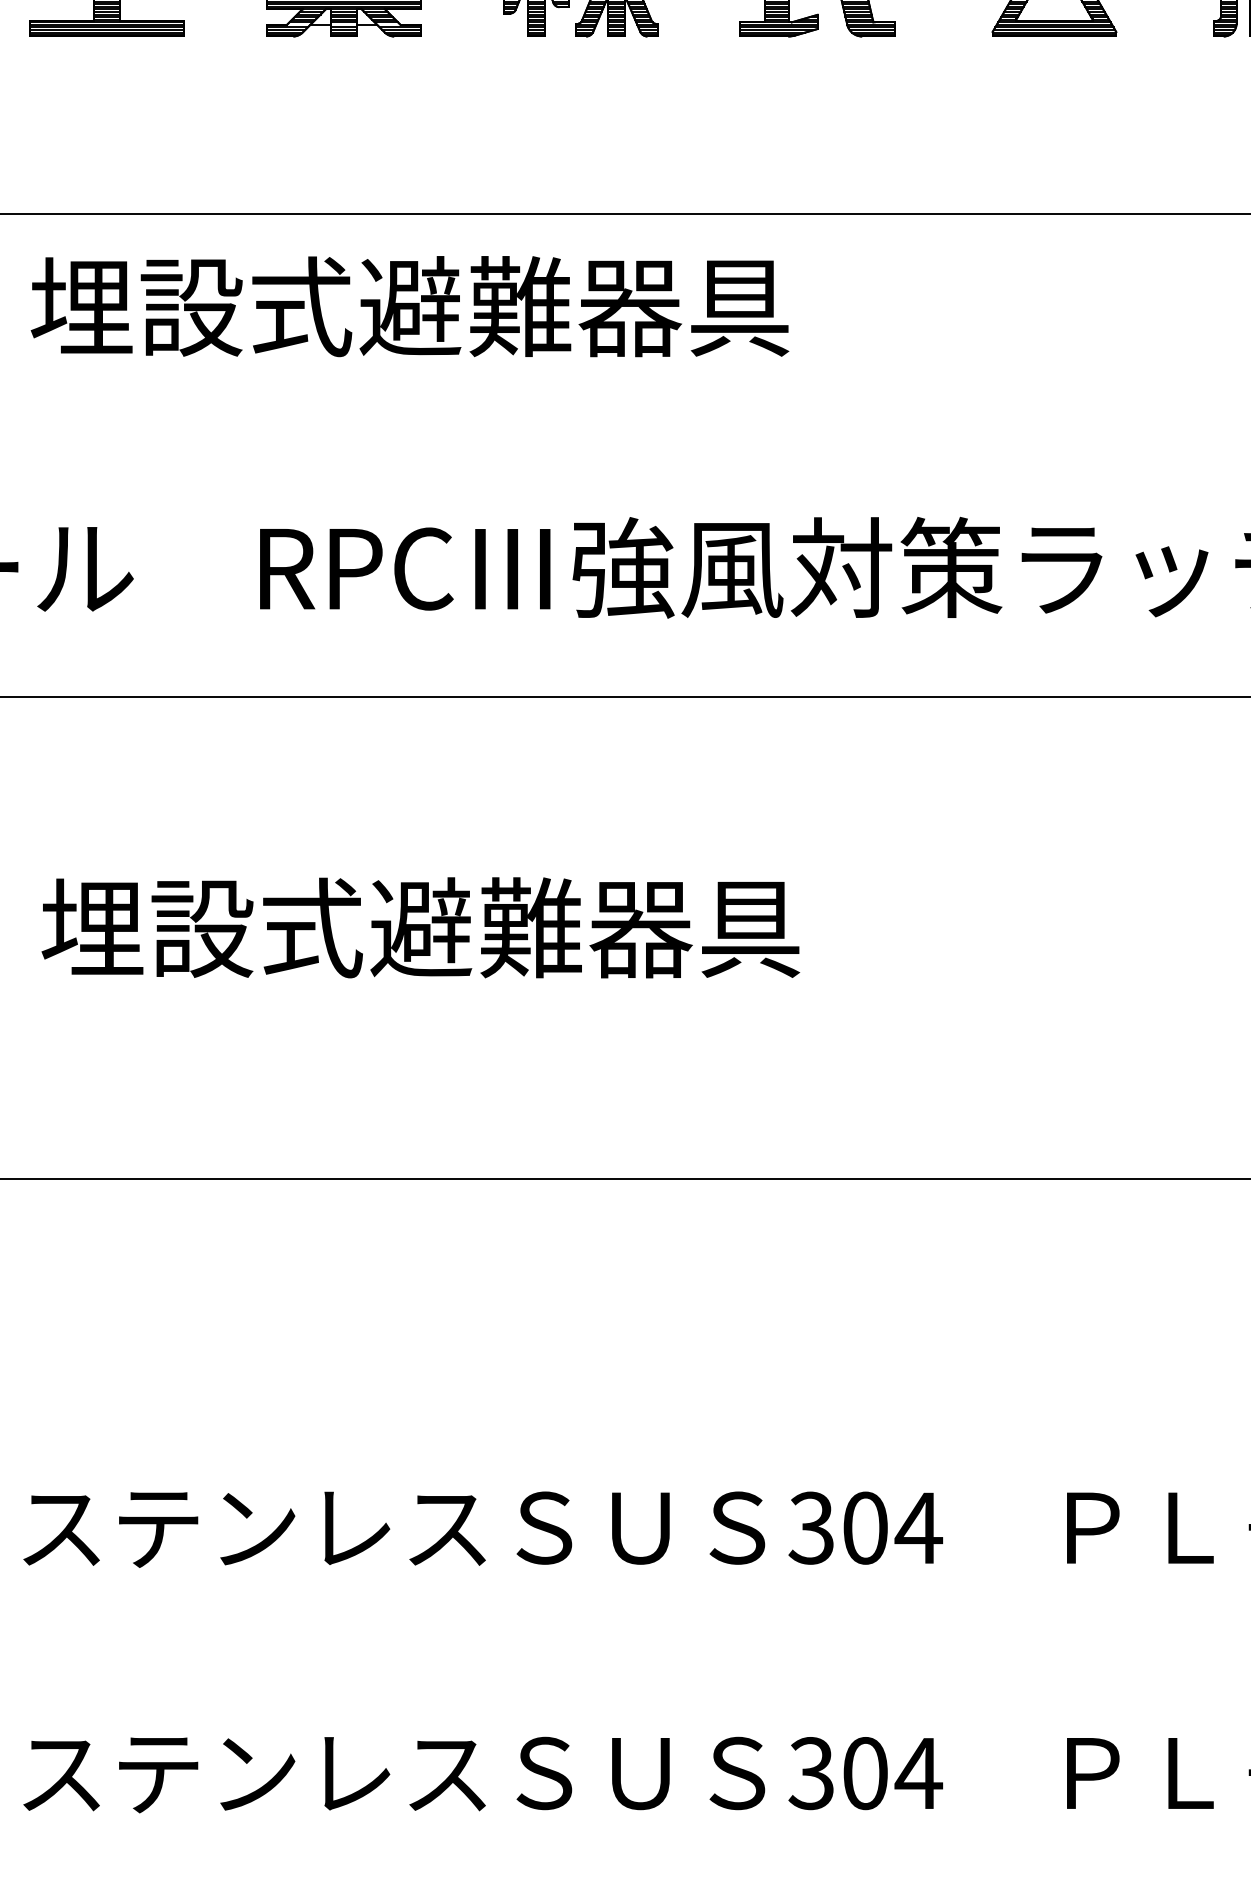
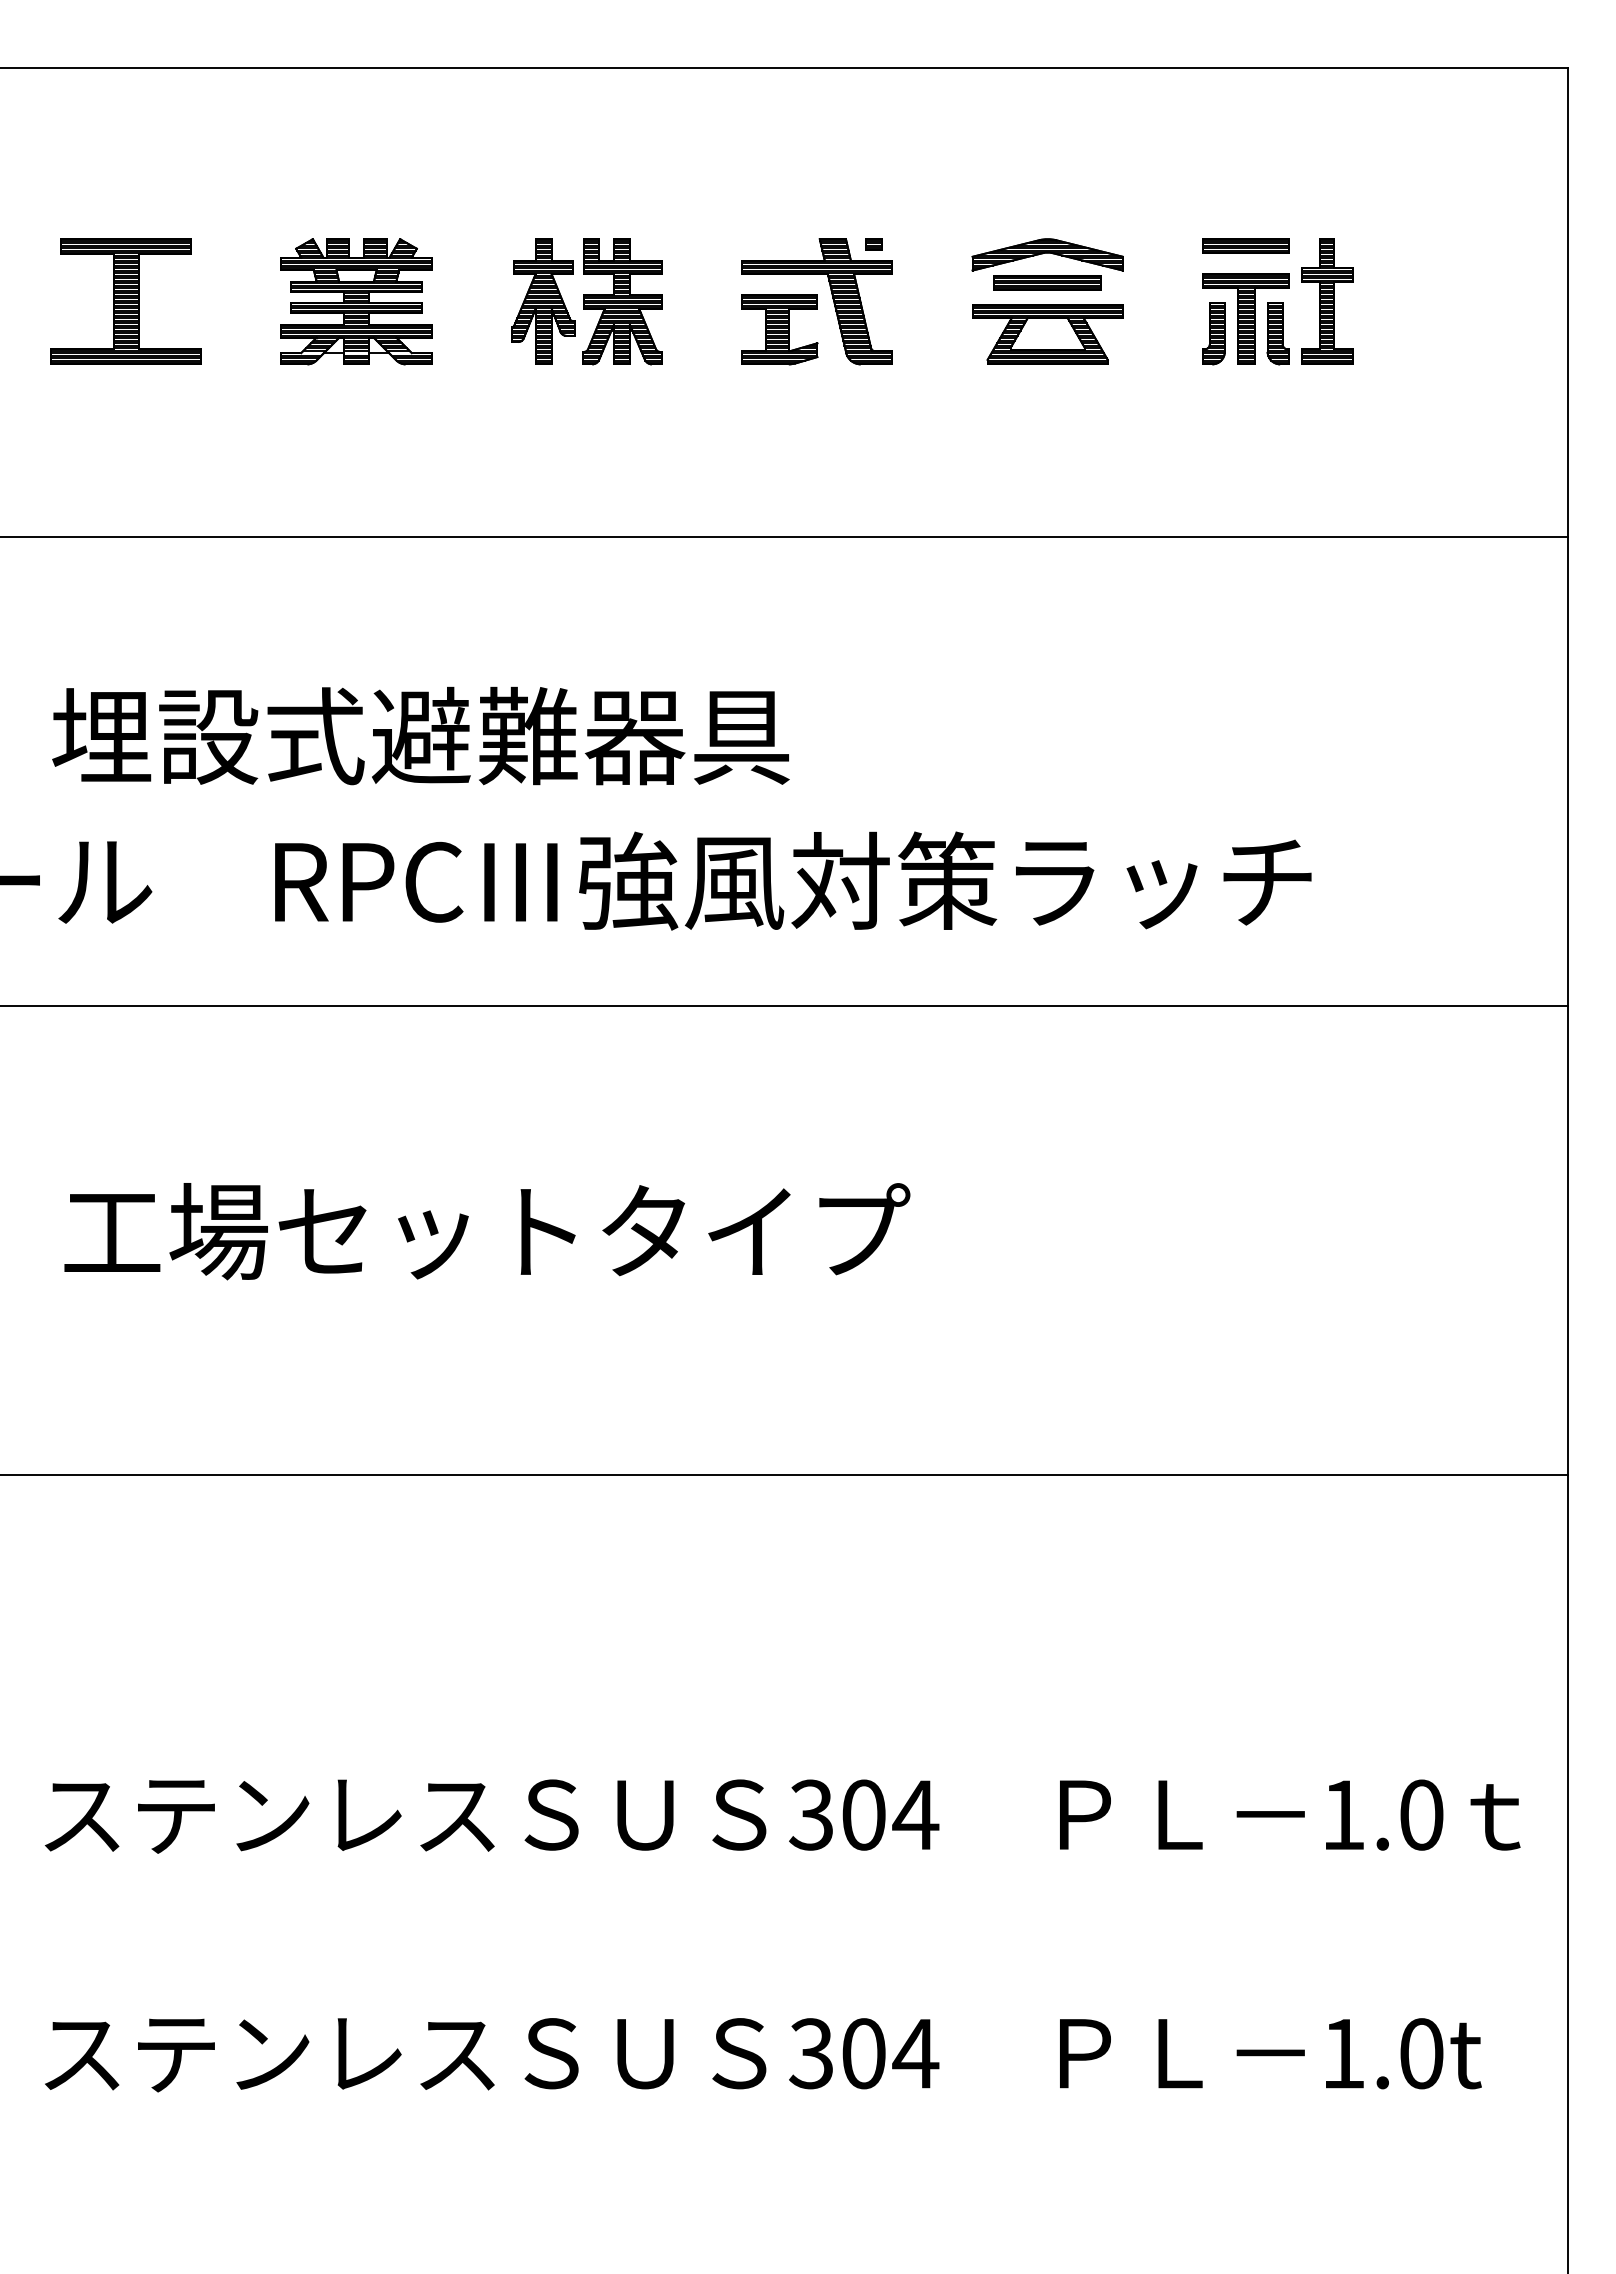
text: (409, 306) -> (420, 735), moved
text: (477, 928) -> (486, 1231), 埋設式避難器具 -> 工場セットタイプ

